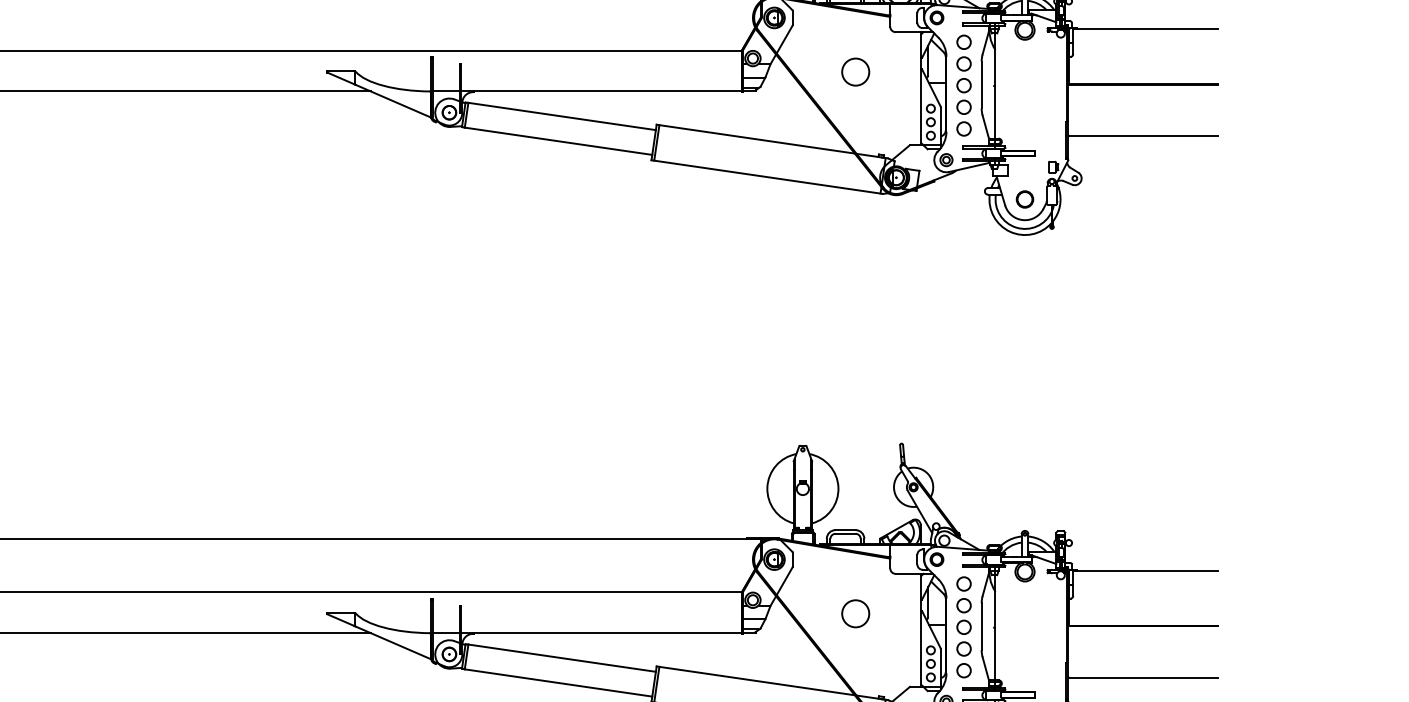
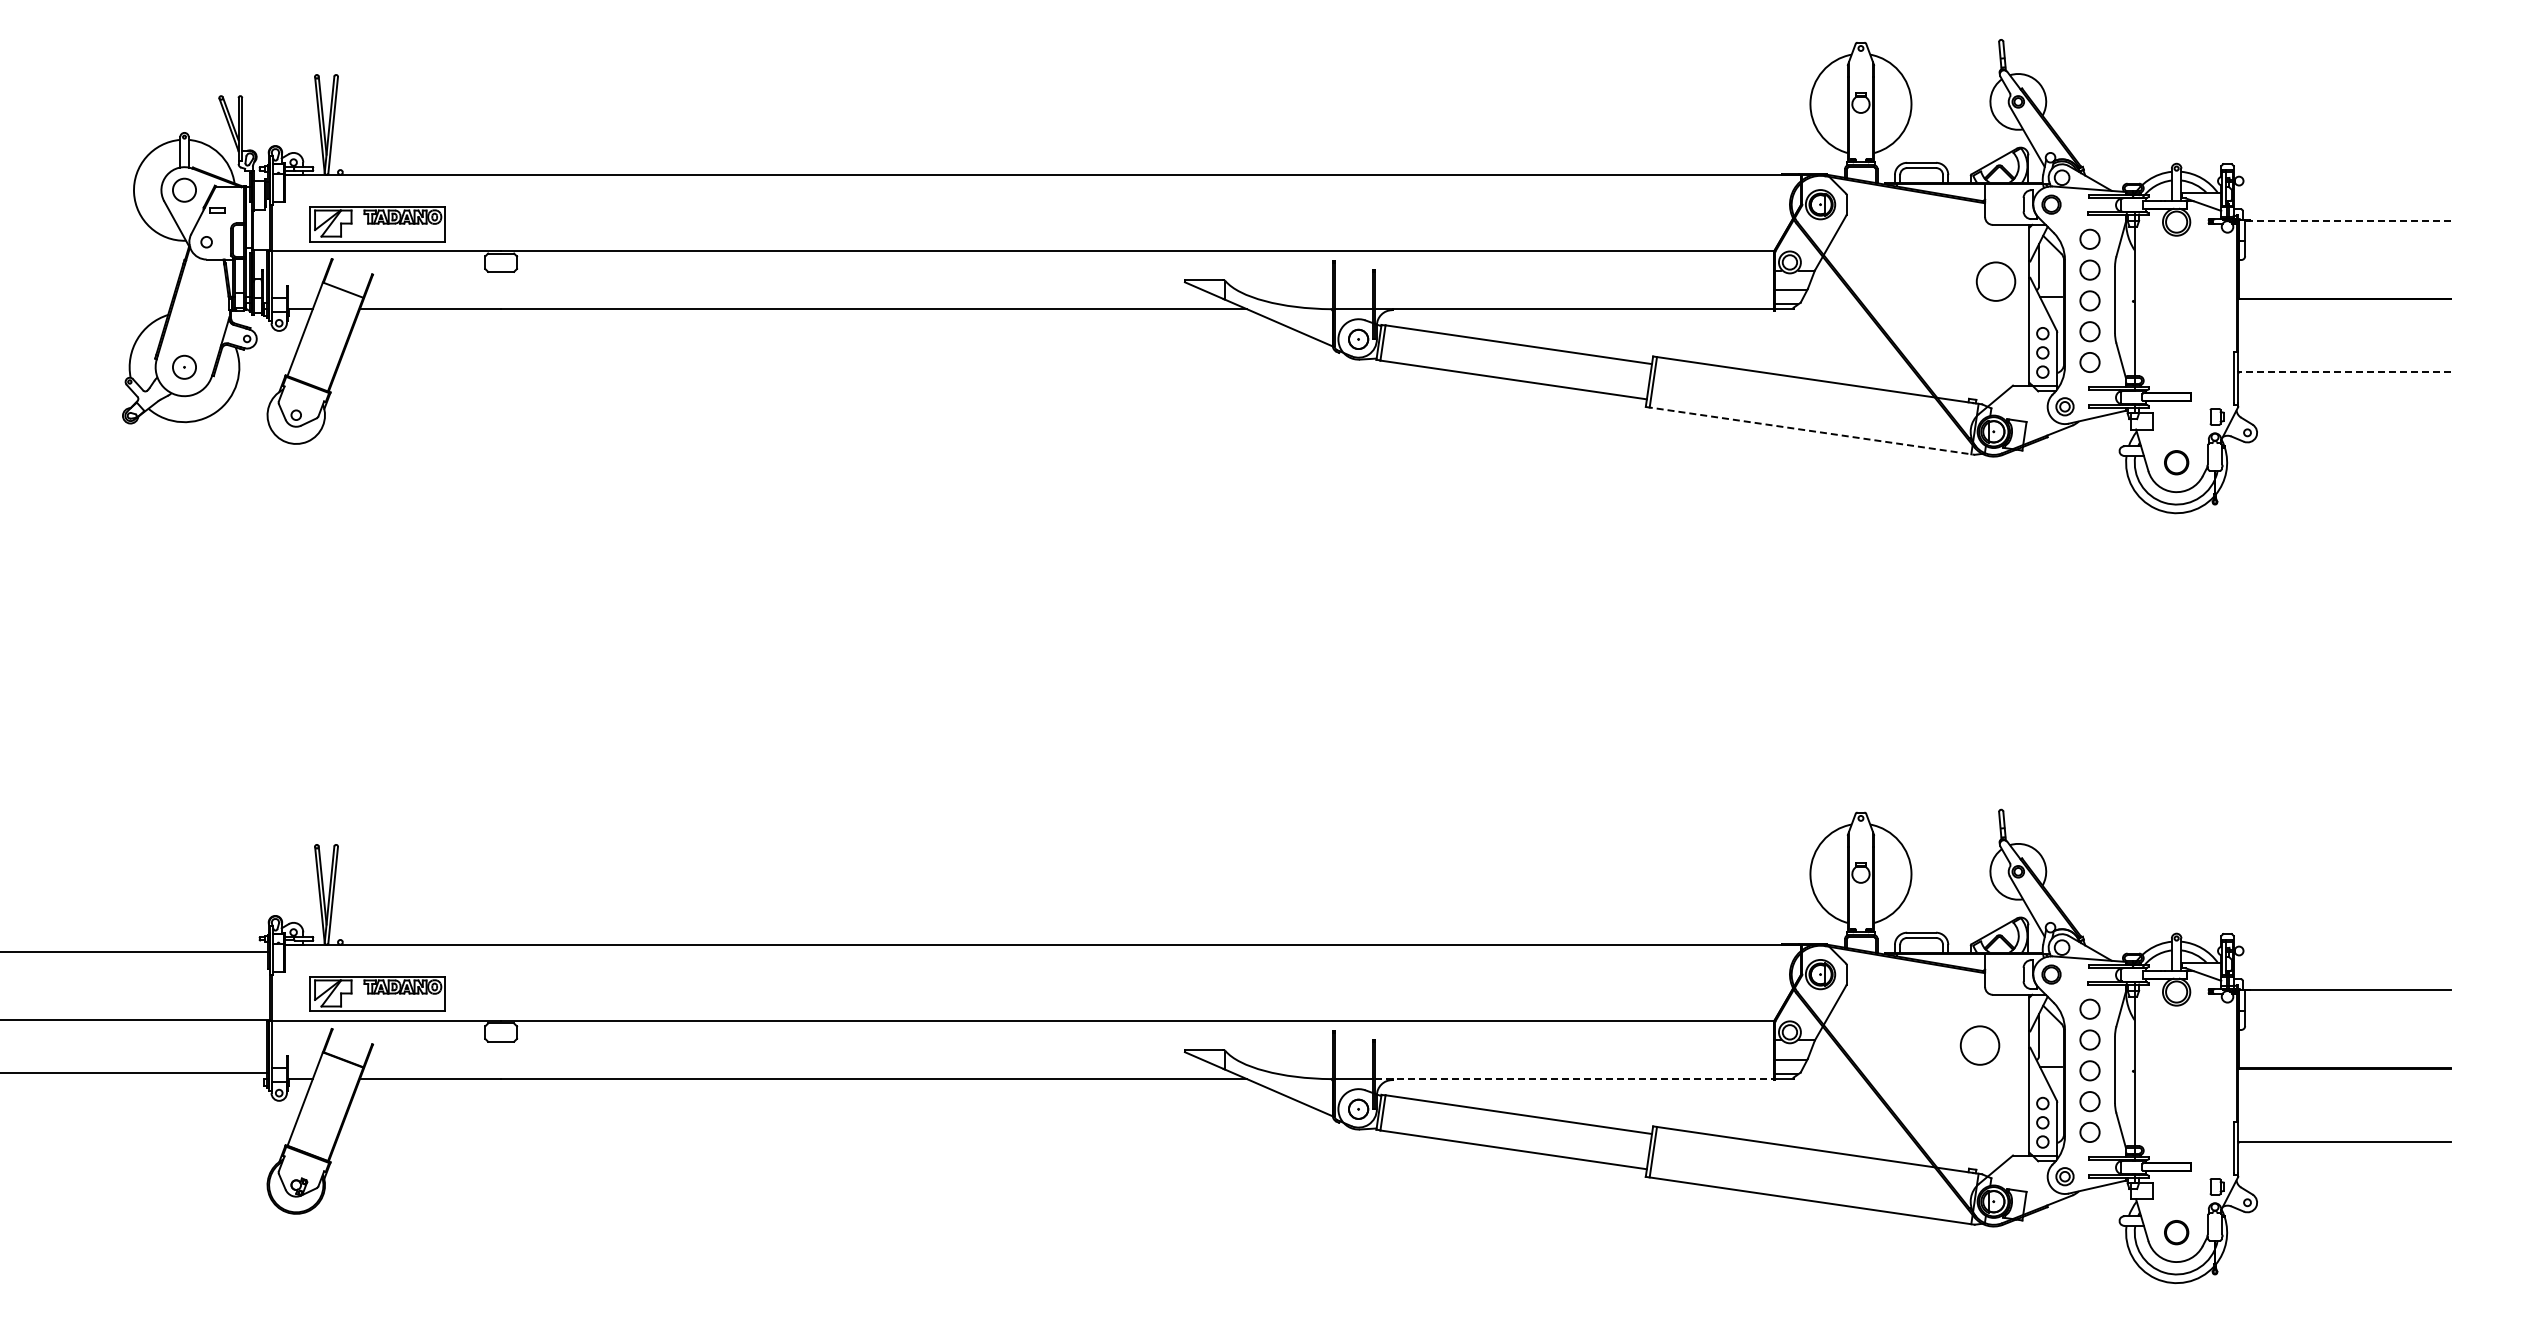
line: (1145, 29) -> (2347, 220), solid -> dashed
circle: (855, 71) -> (1995, 281), moved
line: (1143, 136) -> (2344, 372), solid -> dashed
line: (767, 176) -> (1810, 430), solid -> dashed
circle: (855, 613) -> (1979, 1045), moved
line: (601, 632) -> (1574, 1078), solid -> dashed

